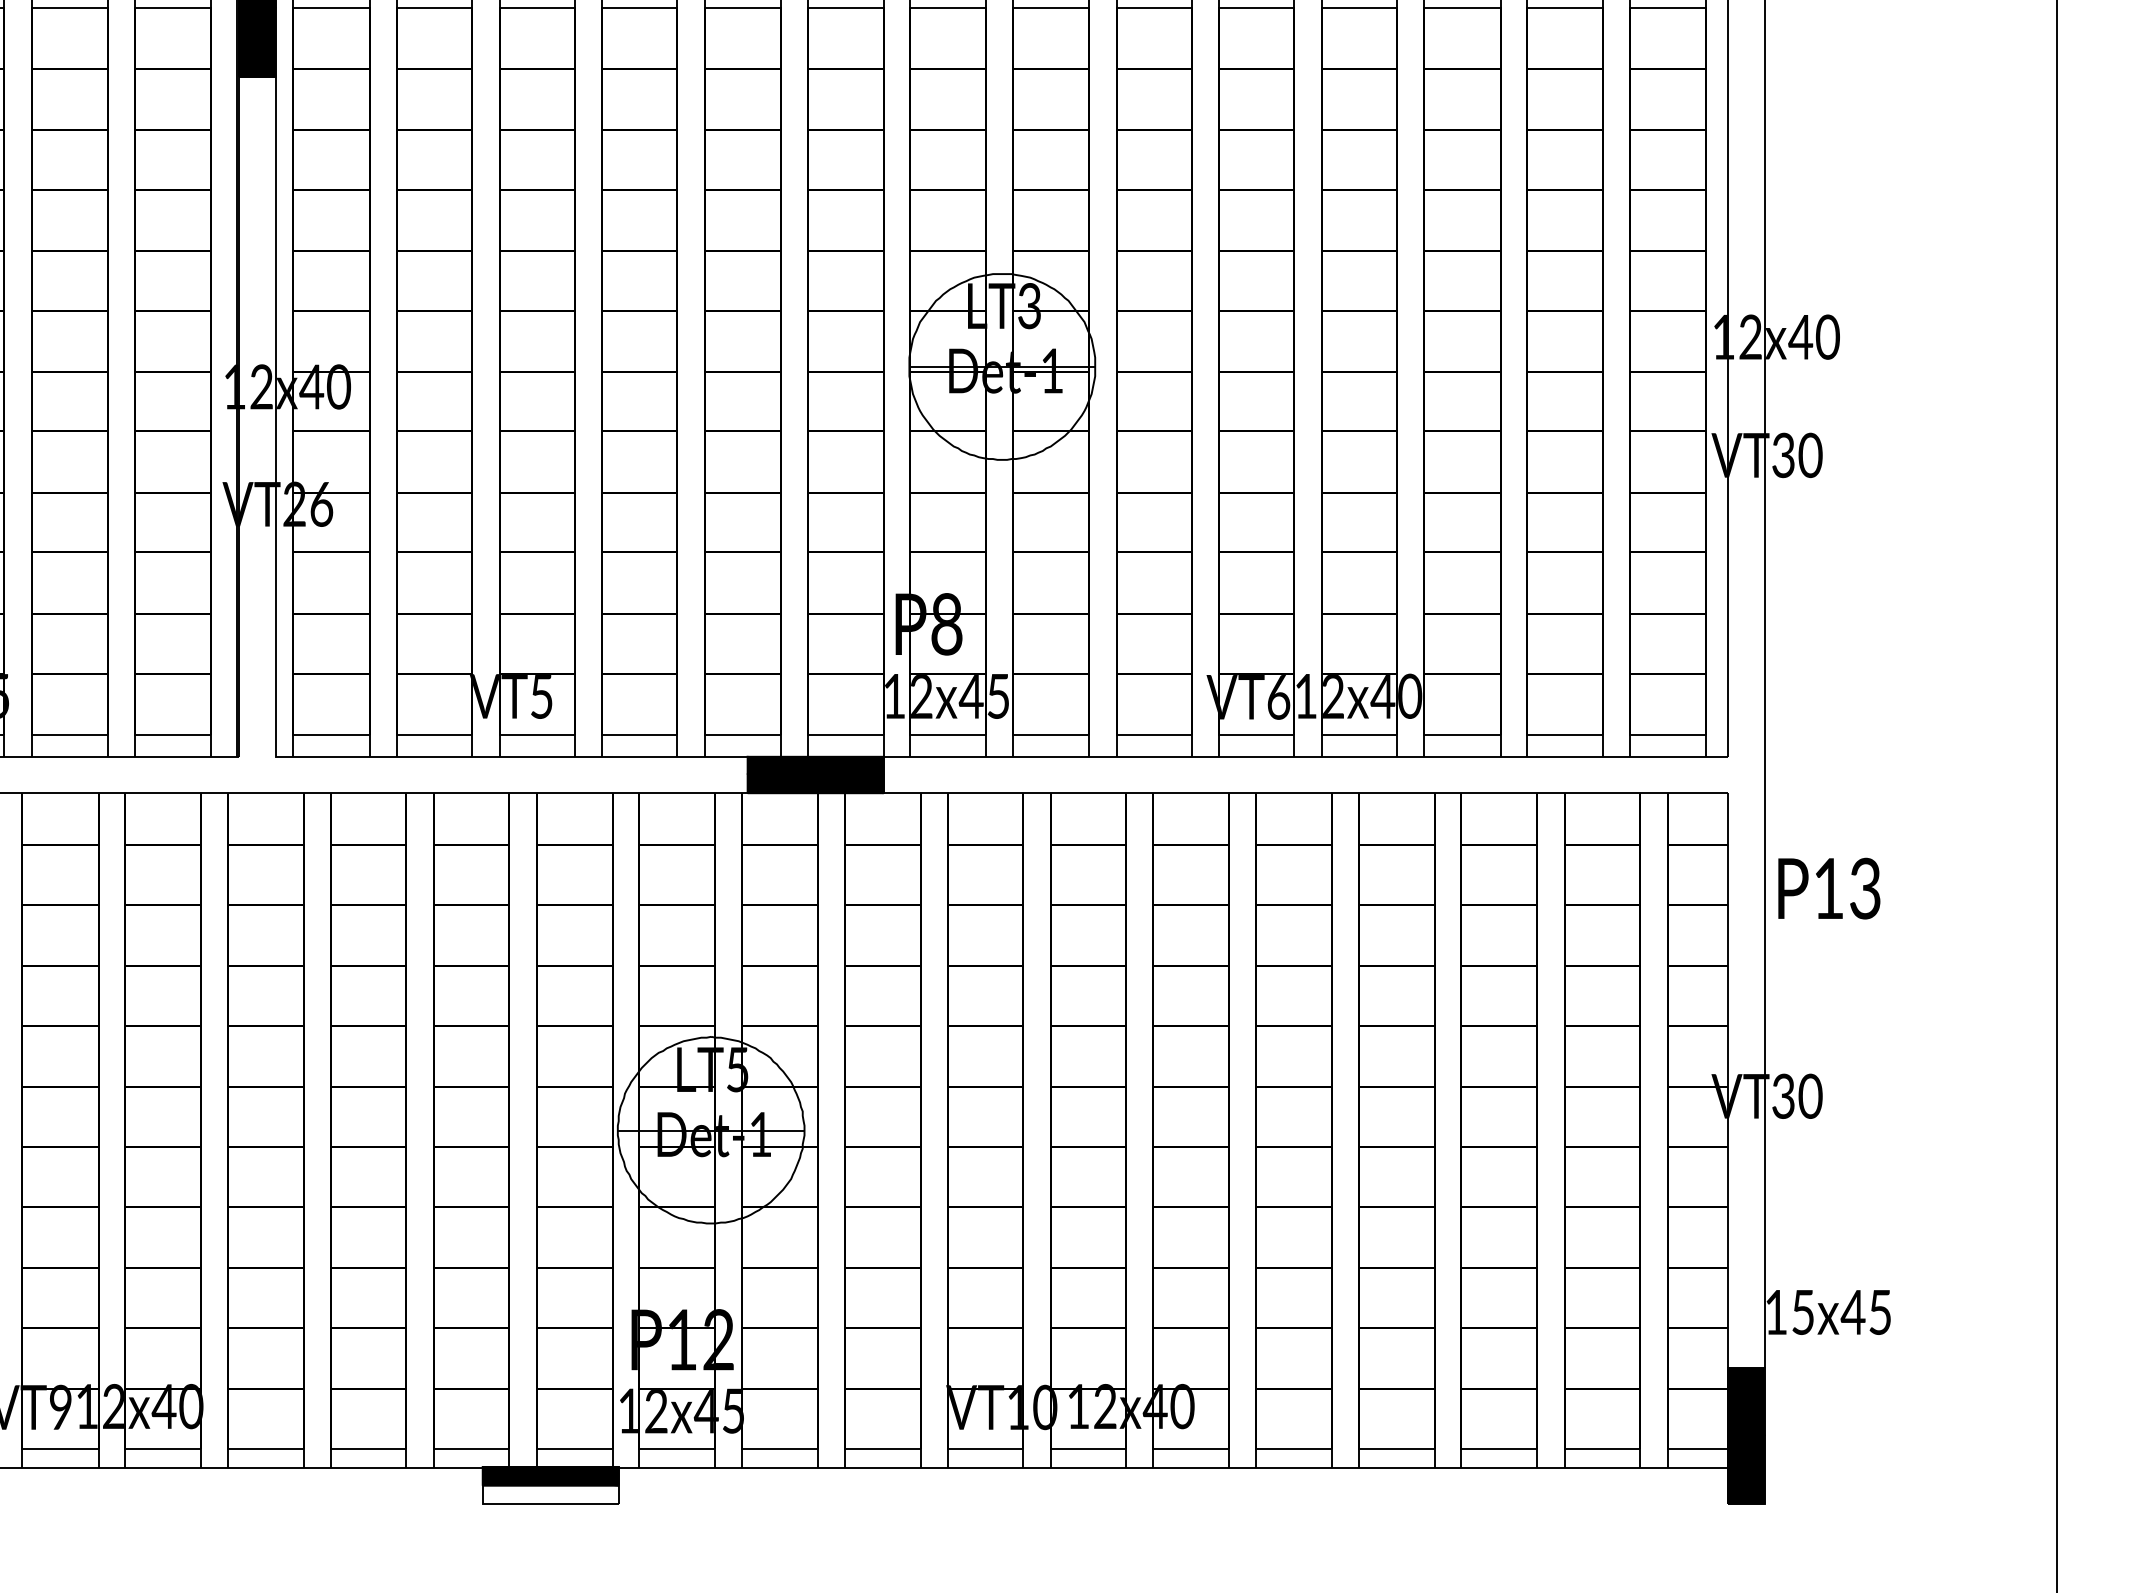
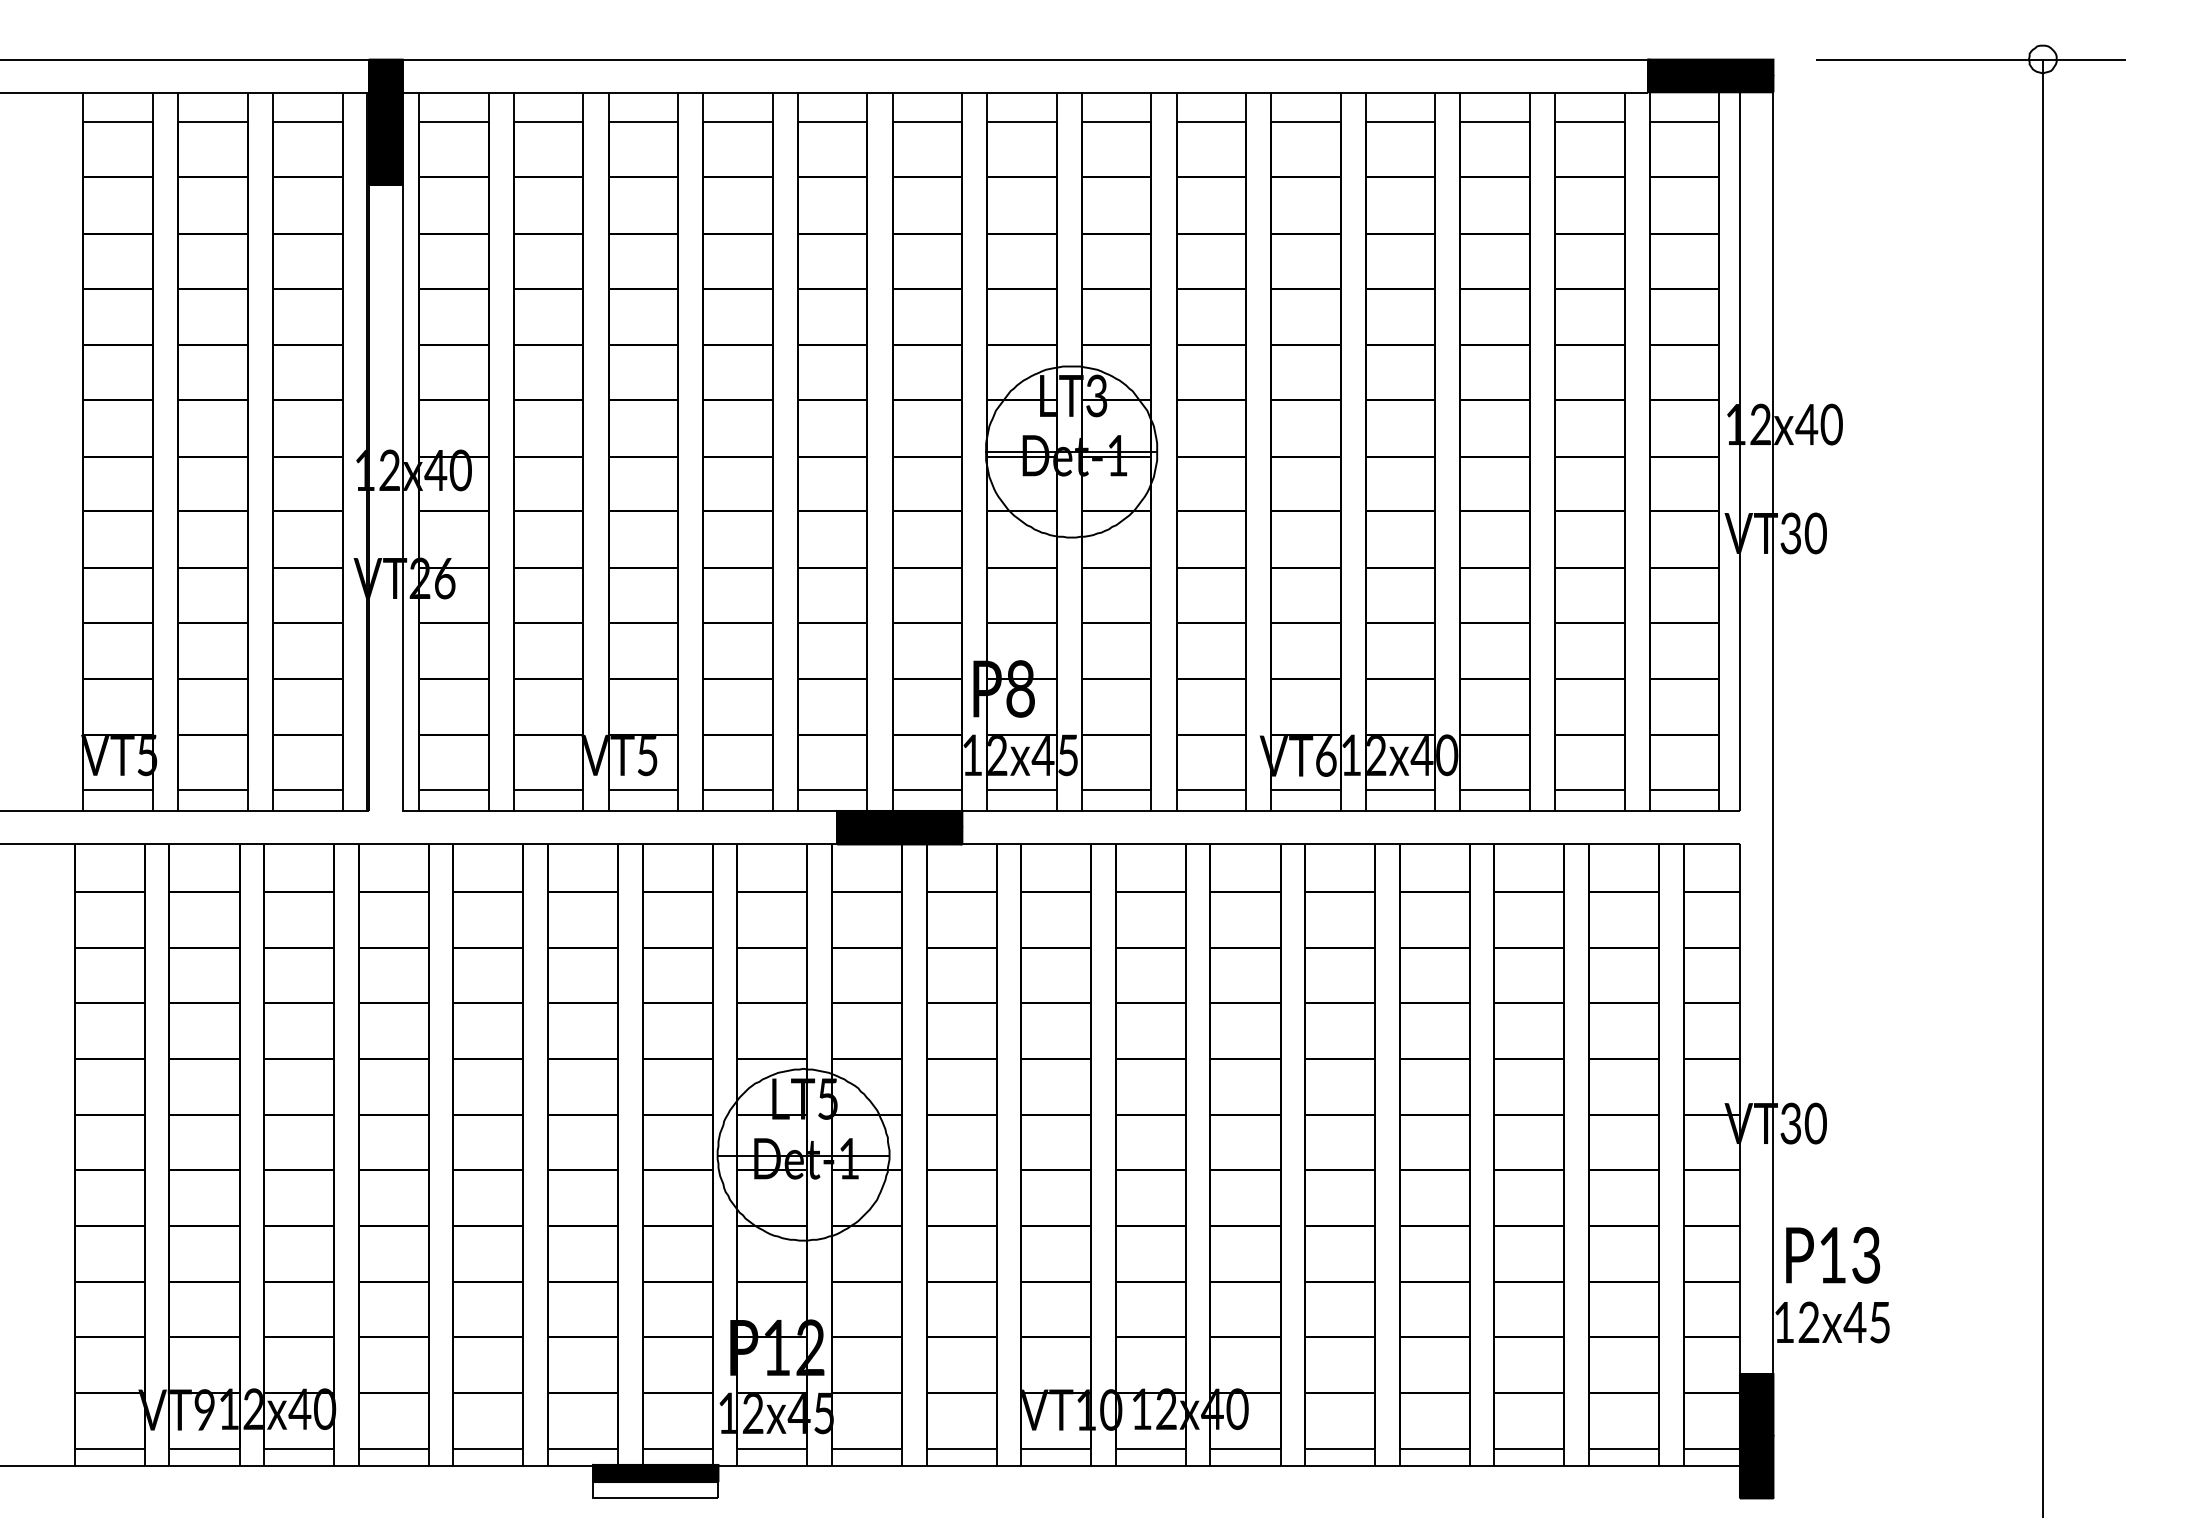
text: (1829, 888) -> (1833, 1255), moved
text: (1802, 1312) -> (1808, 1322), 15x45 -> 12x45

